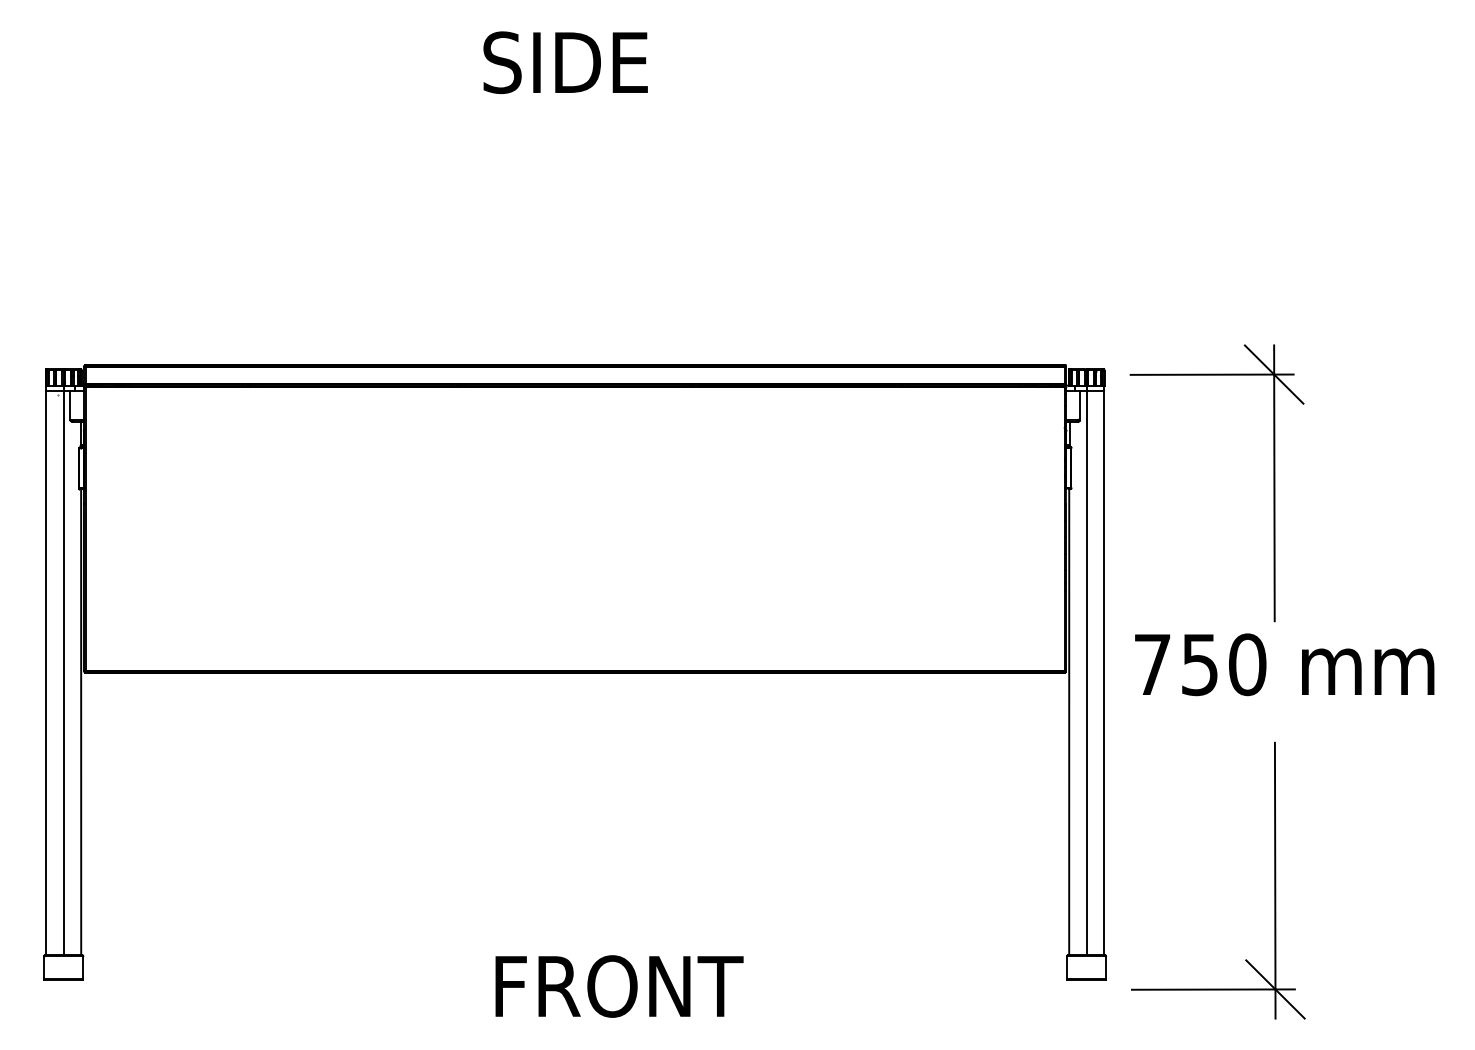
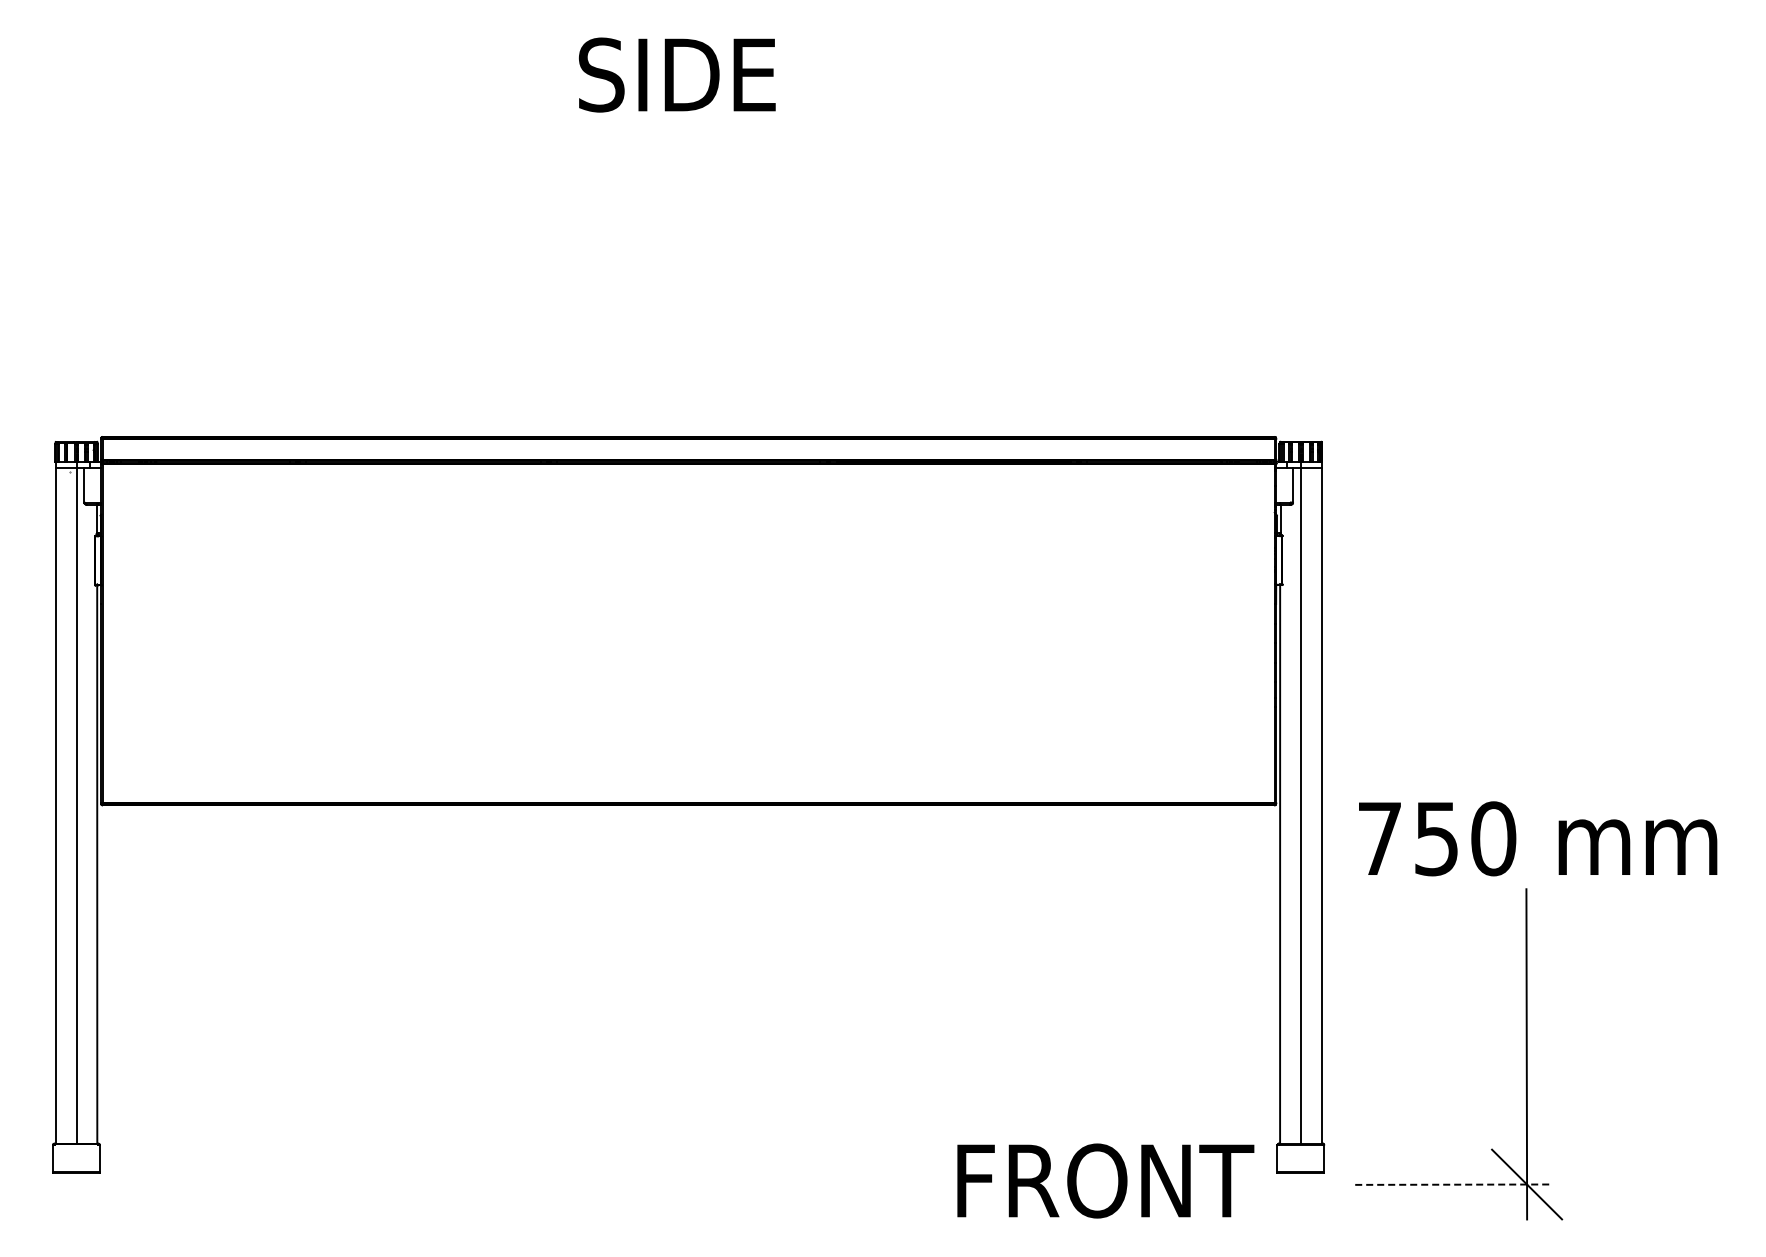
part: (1273, 483) -> (1524, 578), removed
text: (1285, 664) -> (1538, 838), moved
text: (619, 986) -> (1105, 1180), moved
line: (1213, 989) -> (1452, 1184), solid -> dashed

